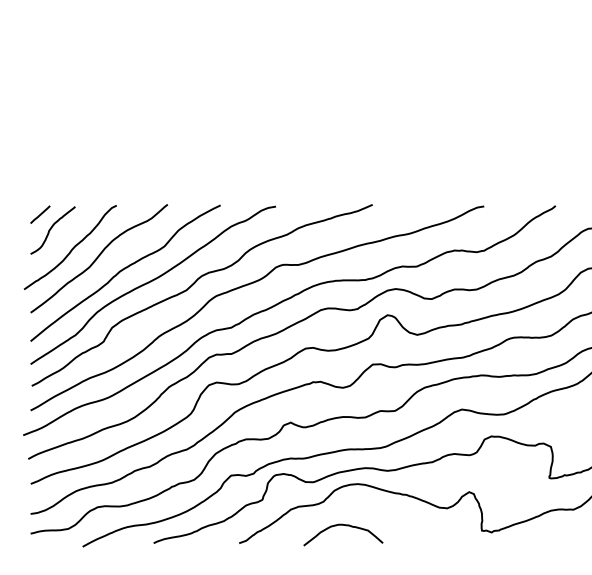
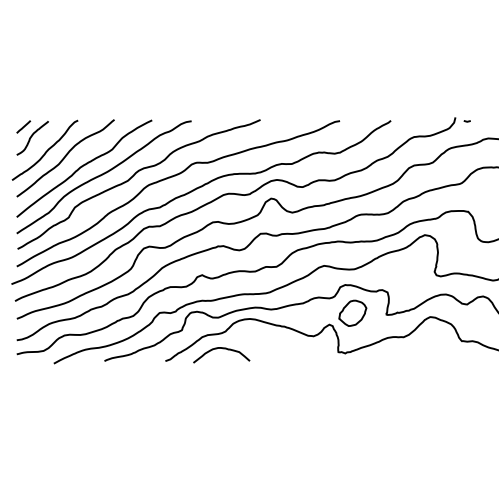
part: (501, 474) -> (352, 312), added
curve: (344, 526) -> (222, 349), moved

